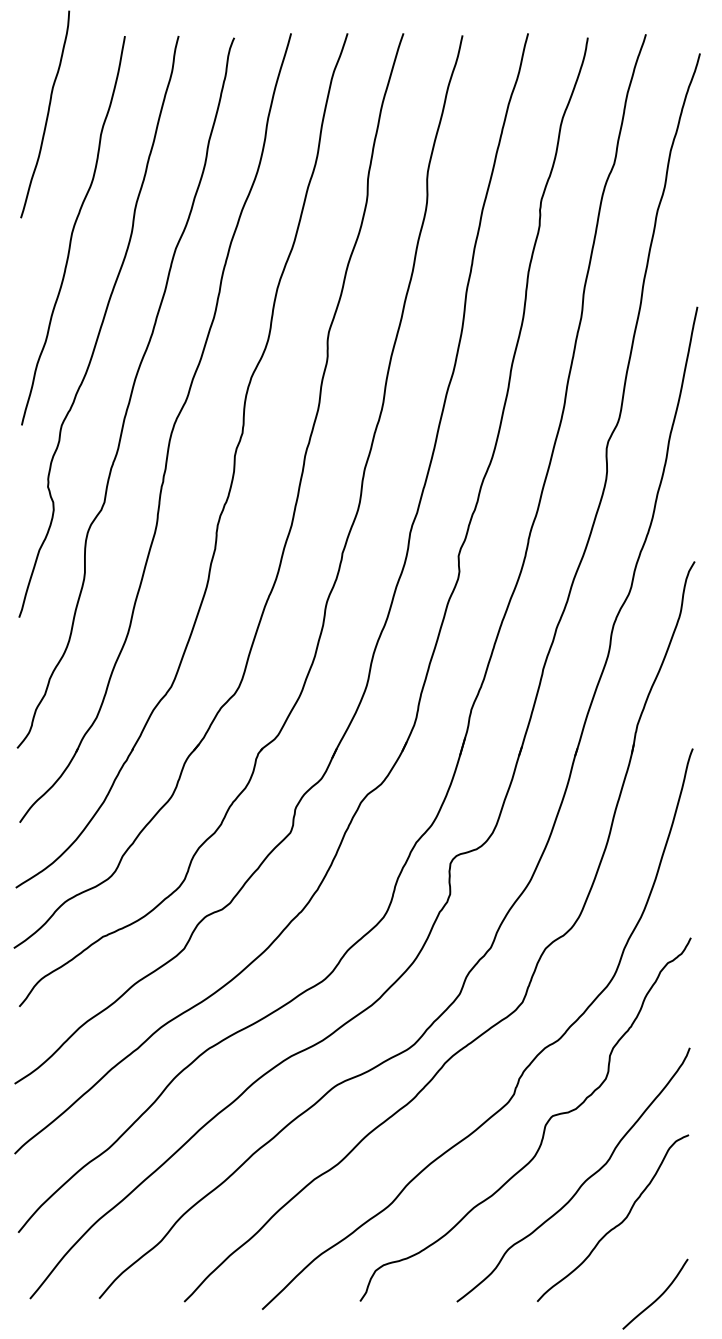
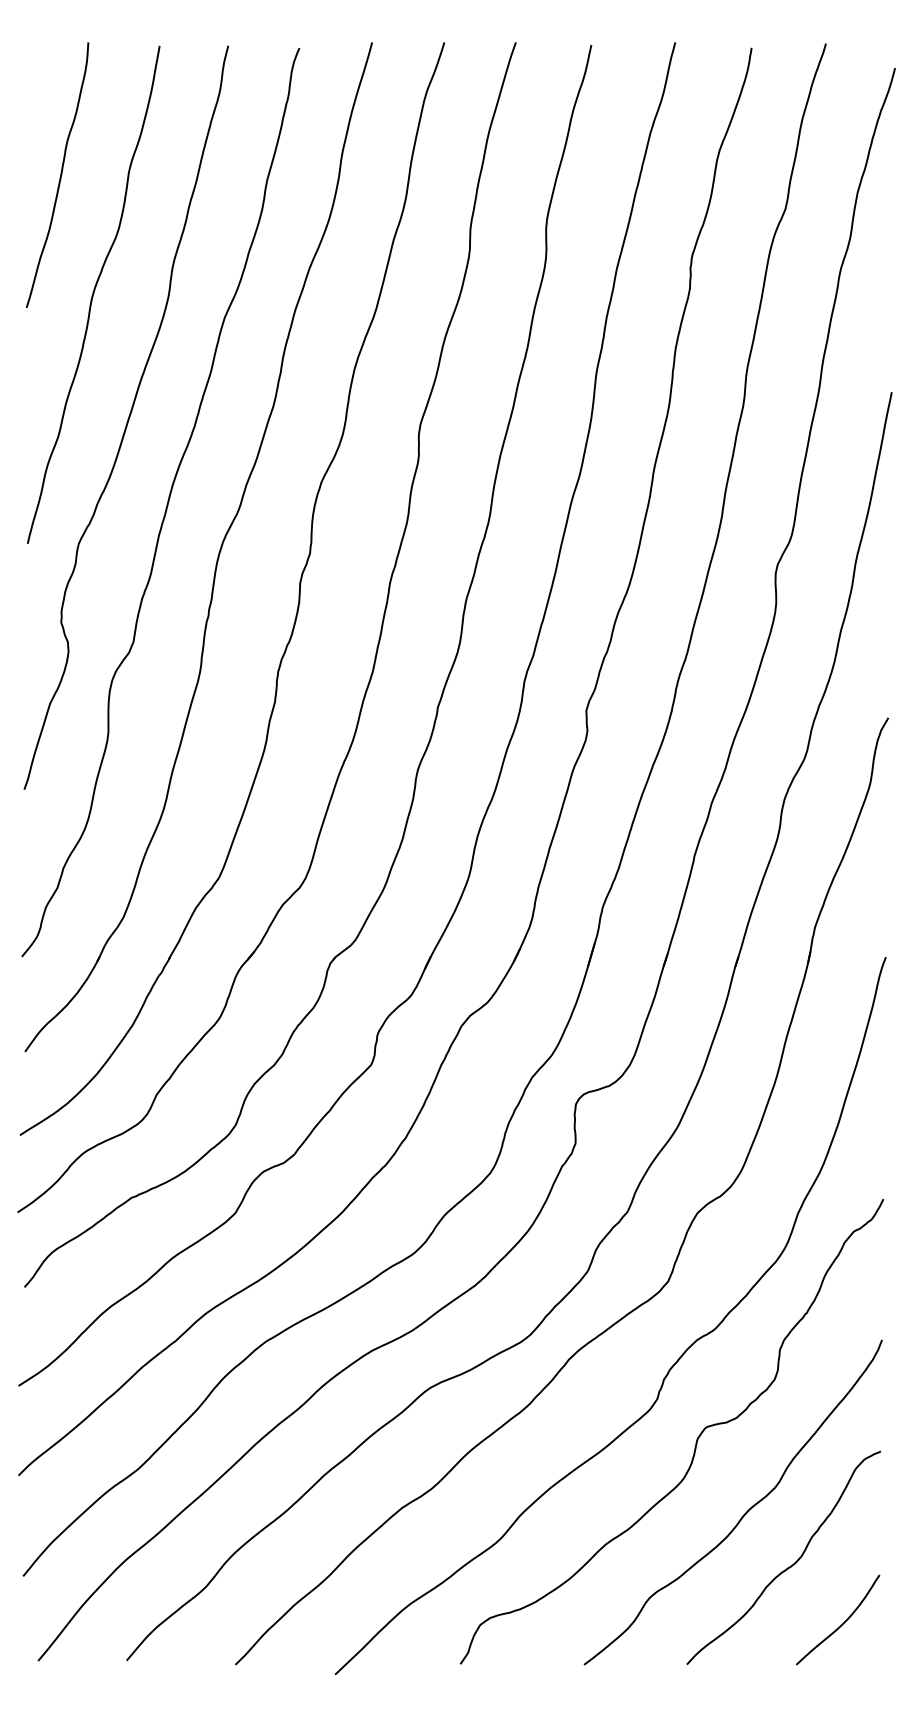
curve: (47, 113) -> (60, 174), moved
curve: (658, 1296) -> (842, 1623), moved

